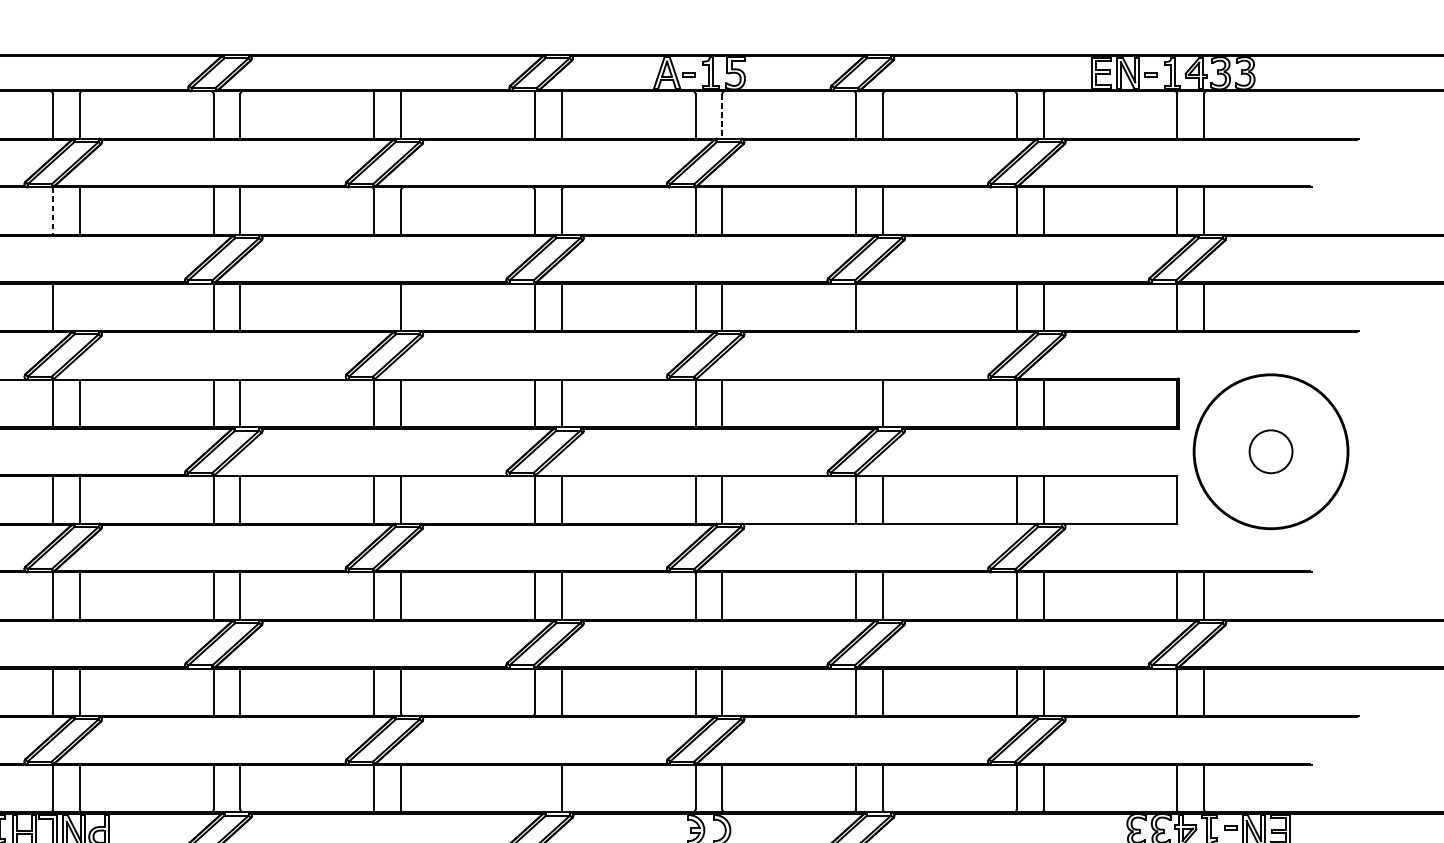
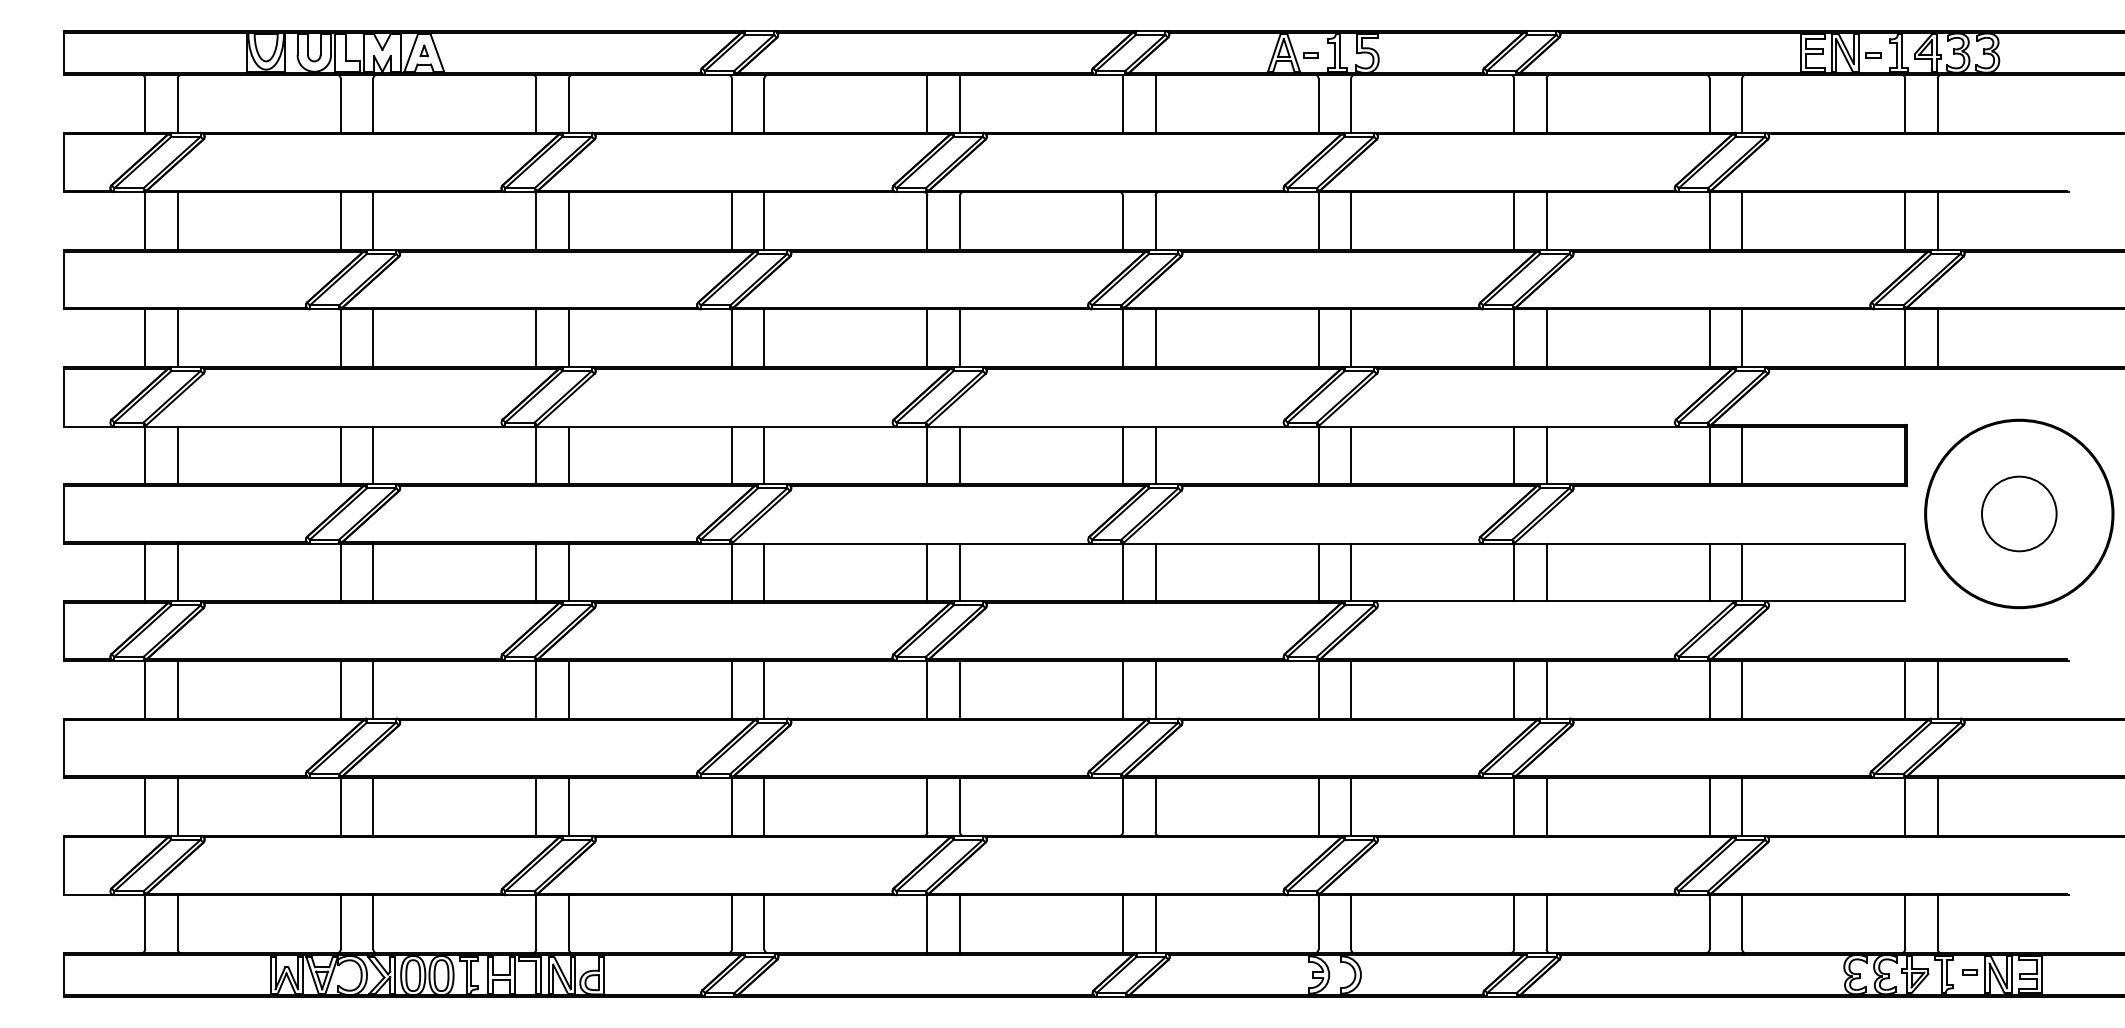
line: (722, 117) -> (1351, 106), dashed -> solid
line: (53, 211) -> (536, 221), dashed -> solid
line: (79, 307) -> (568, 338), added
line: (374, 307) -> (927, 338), added
line: (882, 307) -> (1546, 338), added
line: (856, 403) -> (1514, 455), added
circle: (1270, 451) -> (2018, 513), size x1.43
line: (534, 788) -> (1122, 924), added

